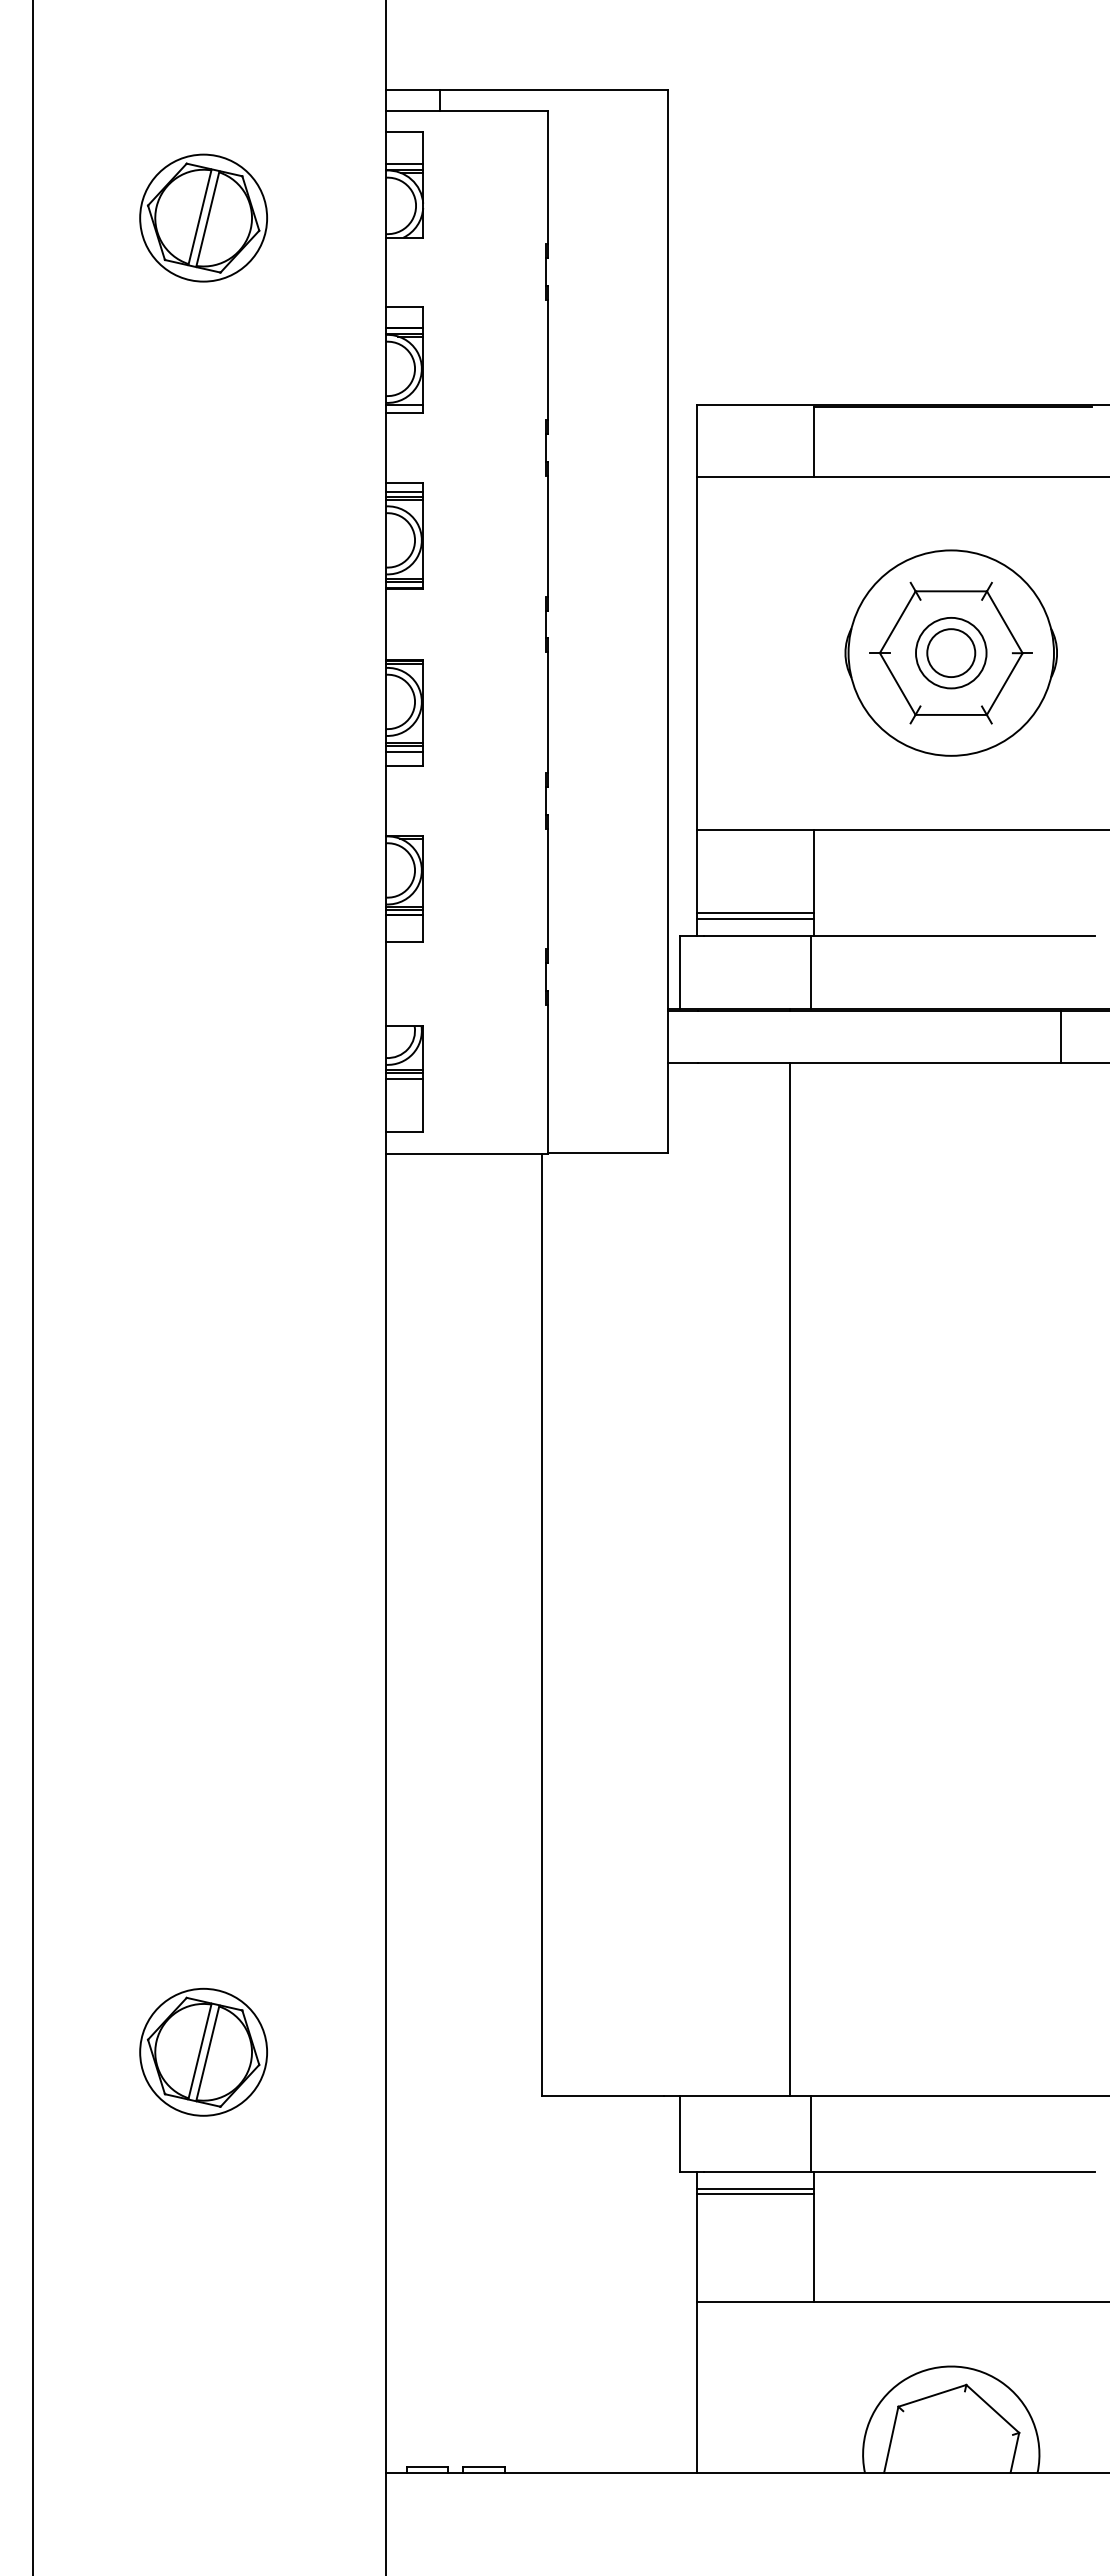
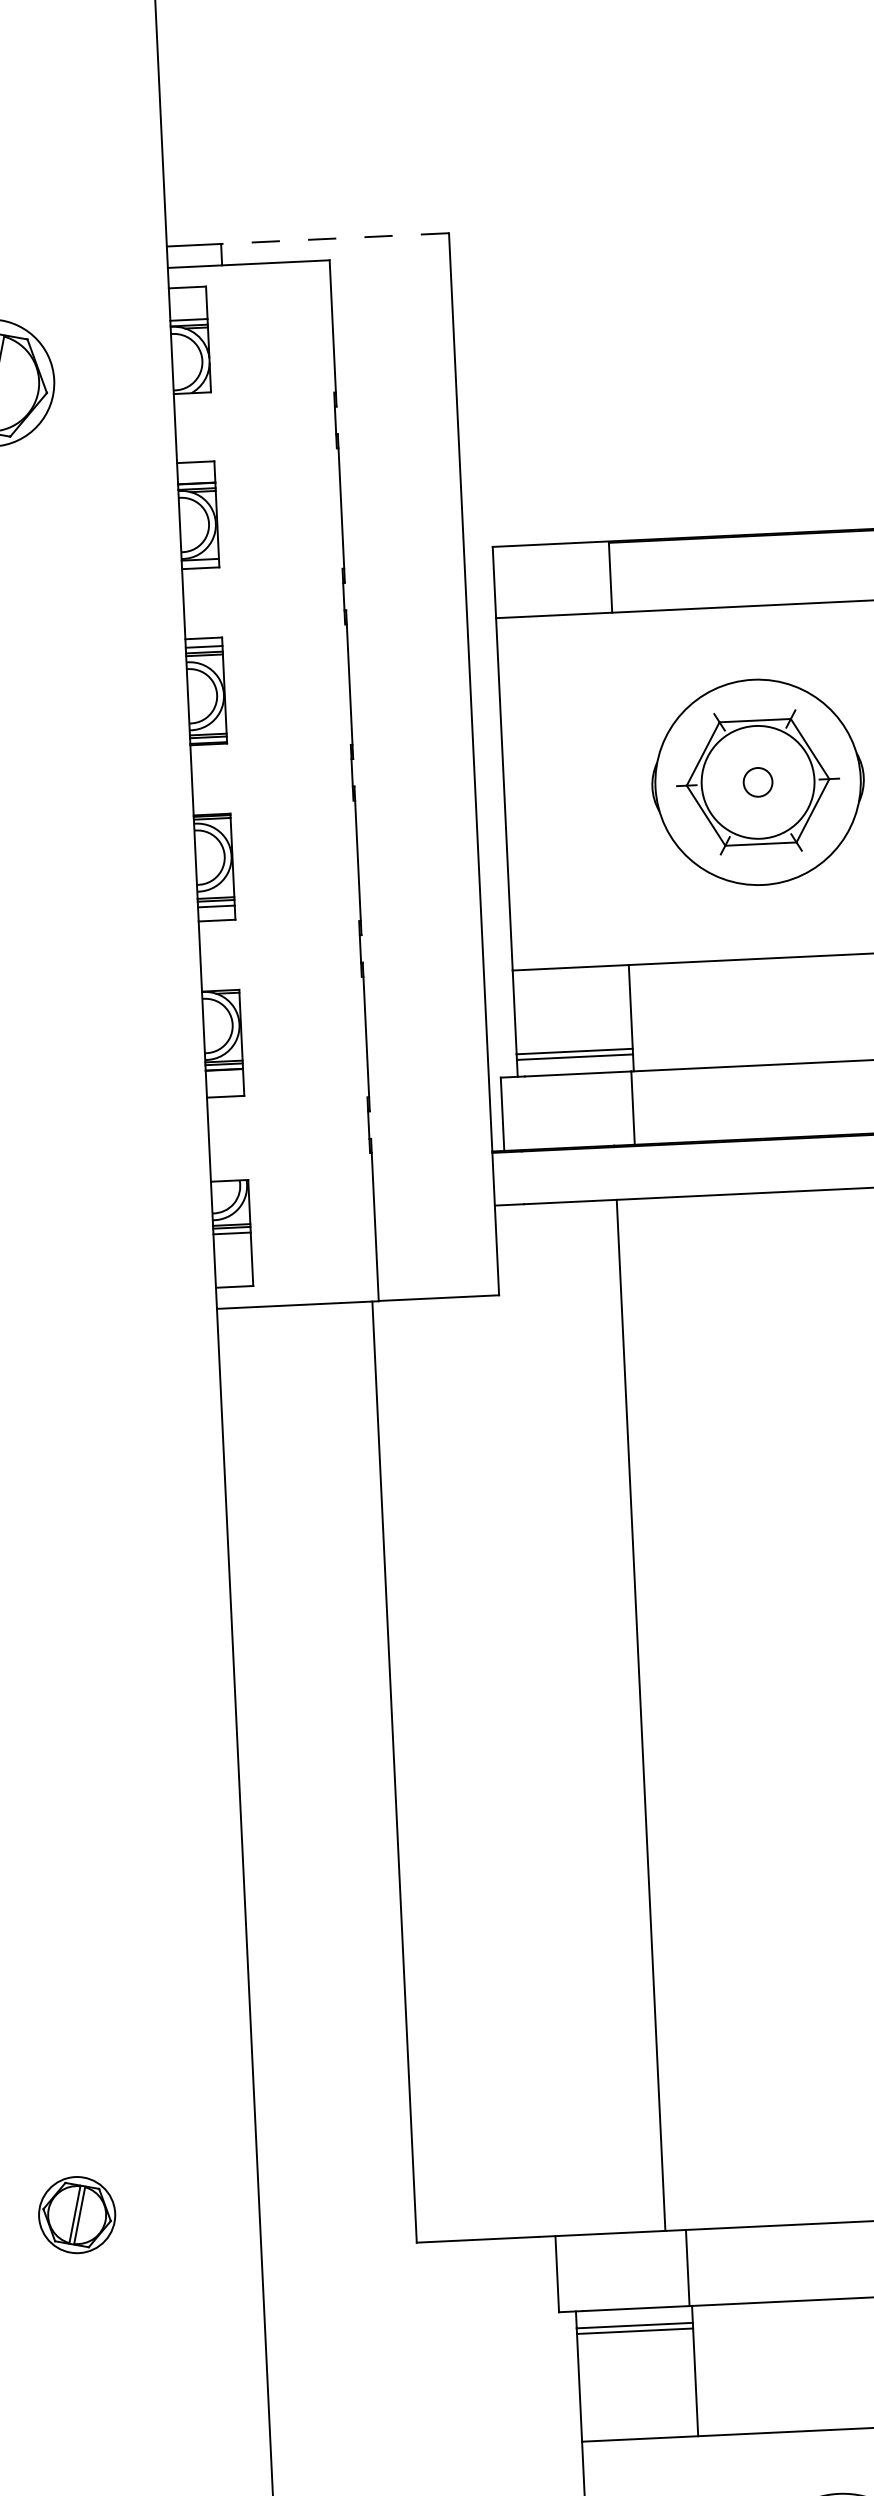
line: (553, 90) -> (334, 239), solid -> dashed
circle: (951, 652) -> (758, 781), size x1.6
circle: (951, 653) -> (758, 782), size x0.6
part: (203, 2051) -> (77, 2214), size x0.6

